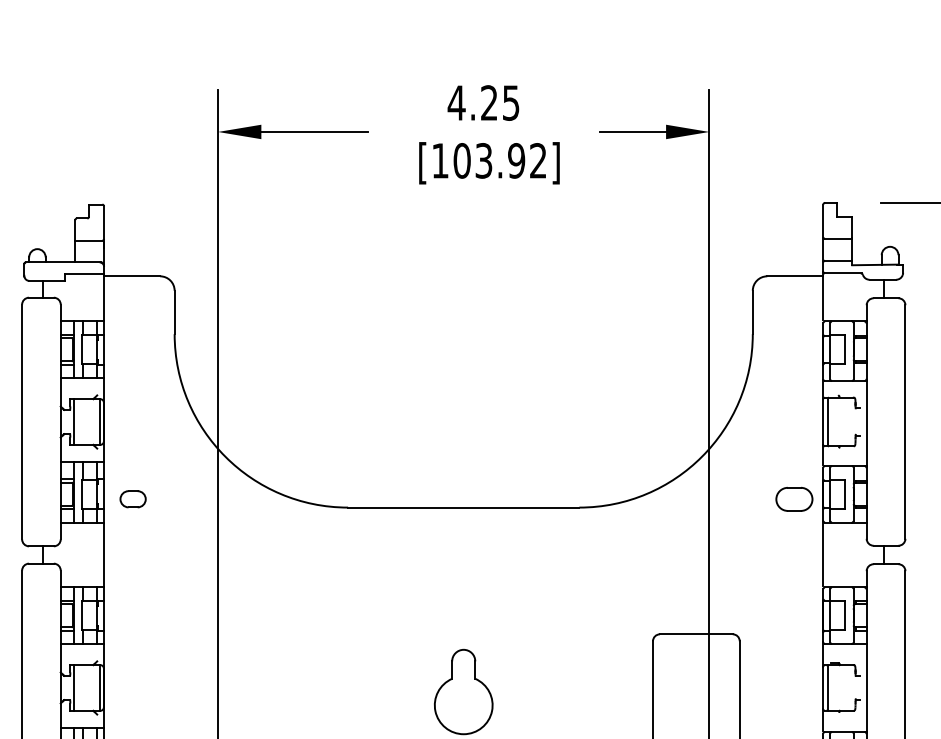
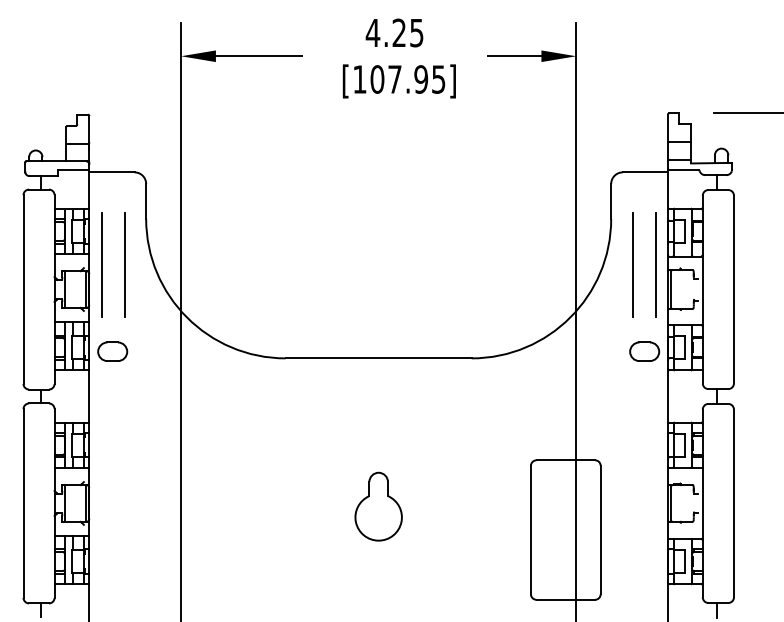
text: (510, 160) -> (416, 79), [103.92] -> [107.95]
line: (119, 390) -> (101, 264), added
line: (147, 392) -> (124, 265), added
line: (779, 392) -> (632, 265), added
line: (807, 392) -> (655, 265), added
part: (132, 499) -> (112, 351), size x1.43

